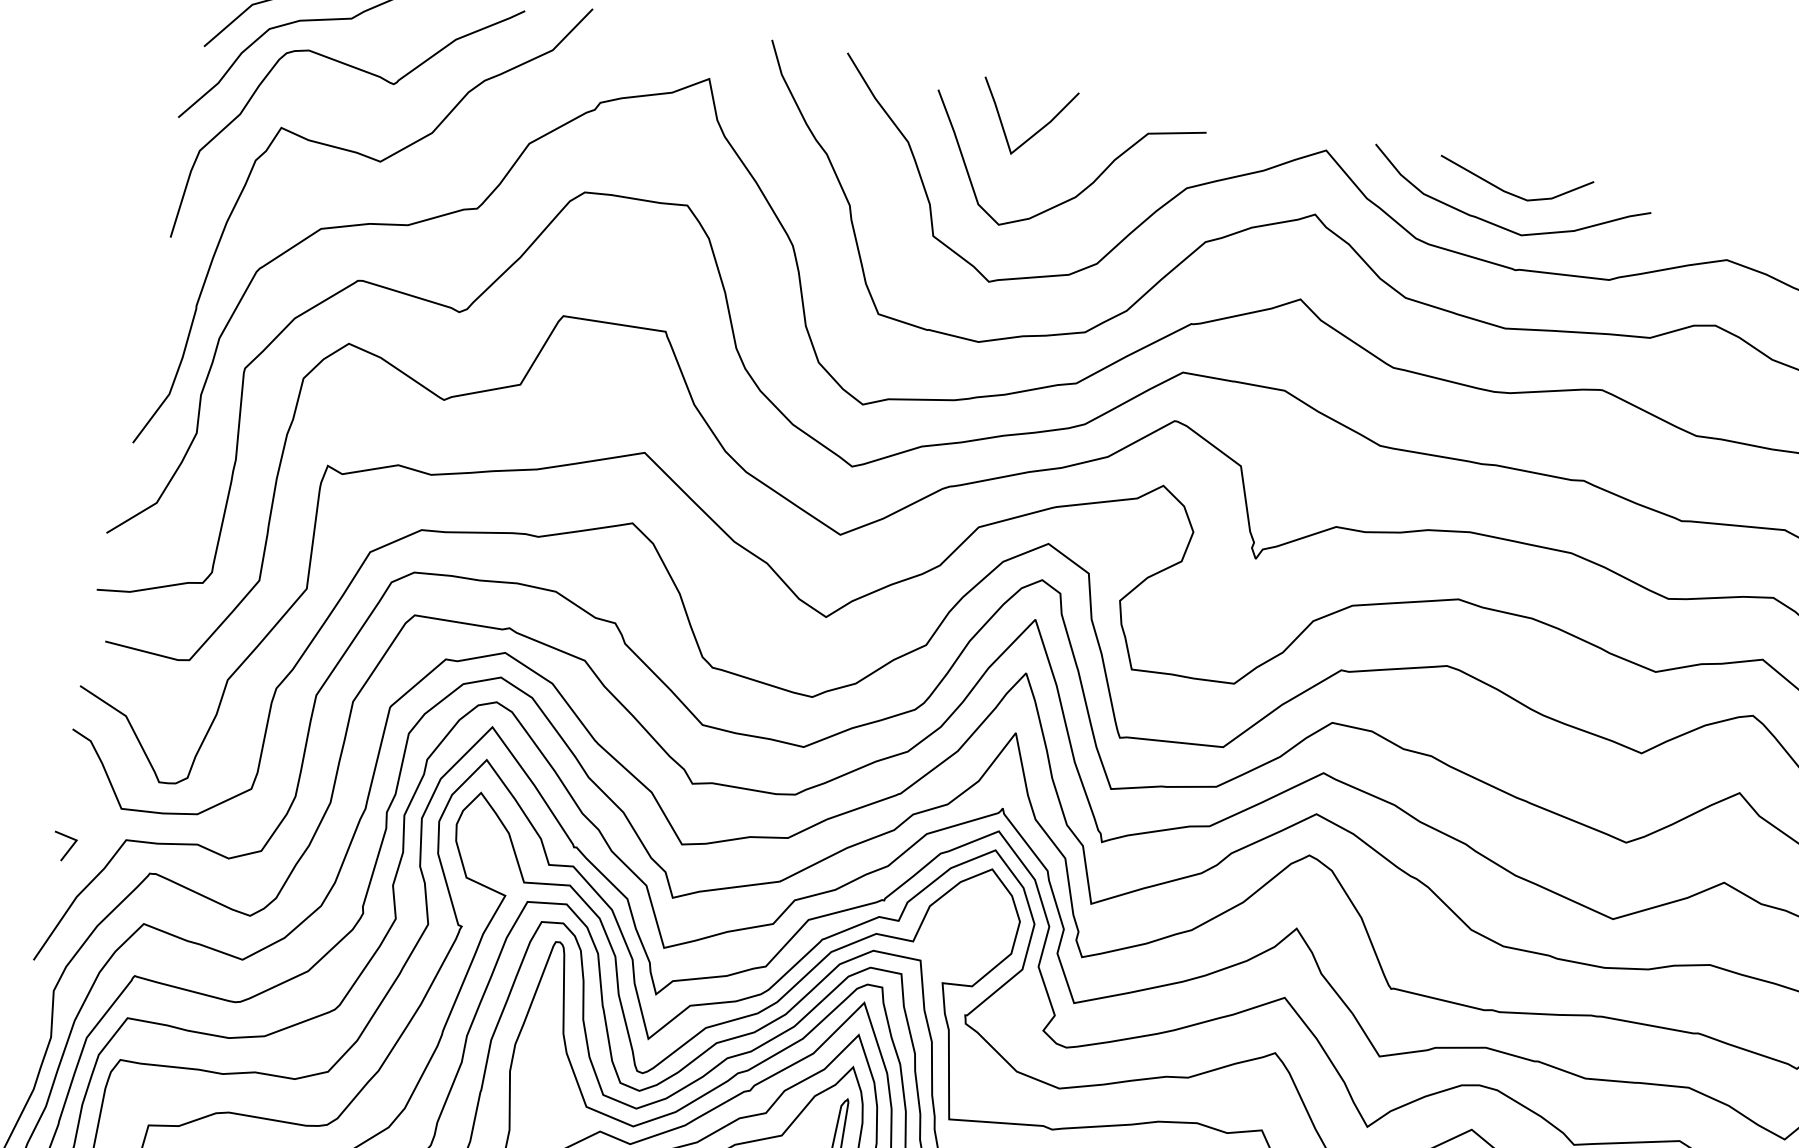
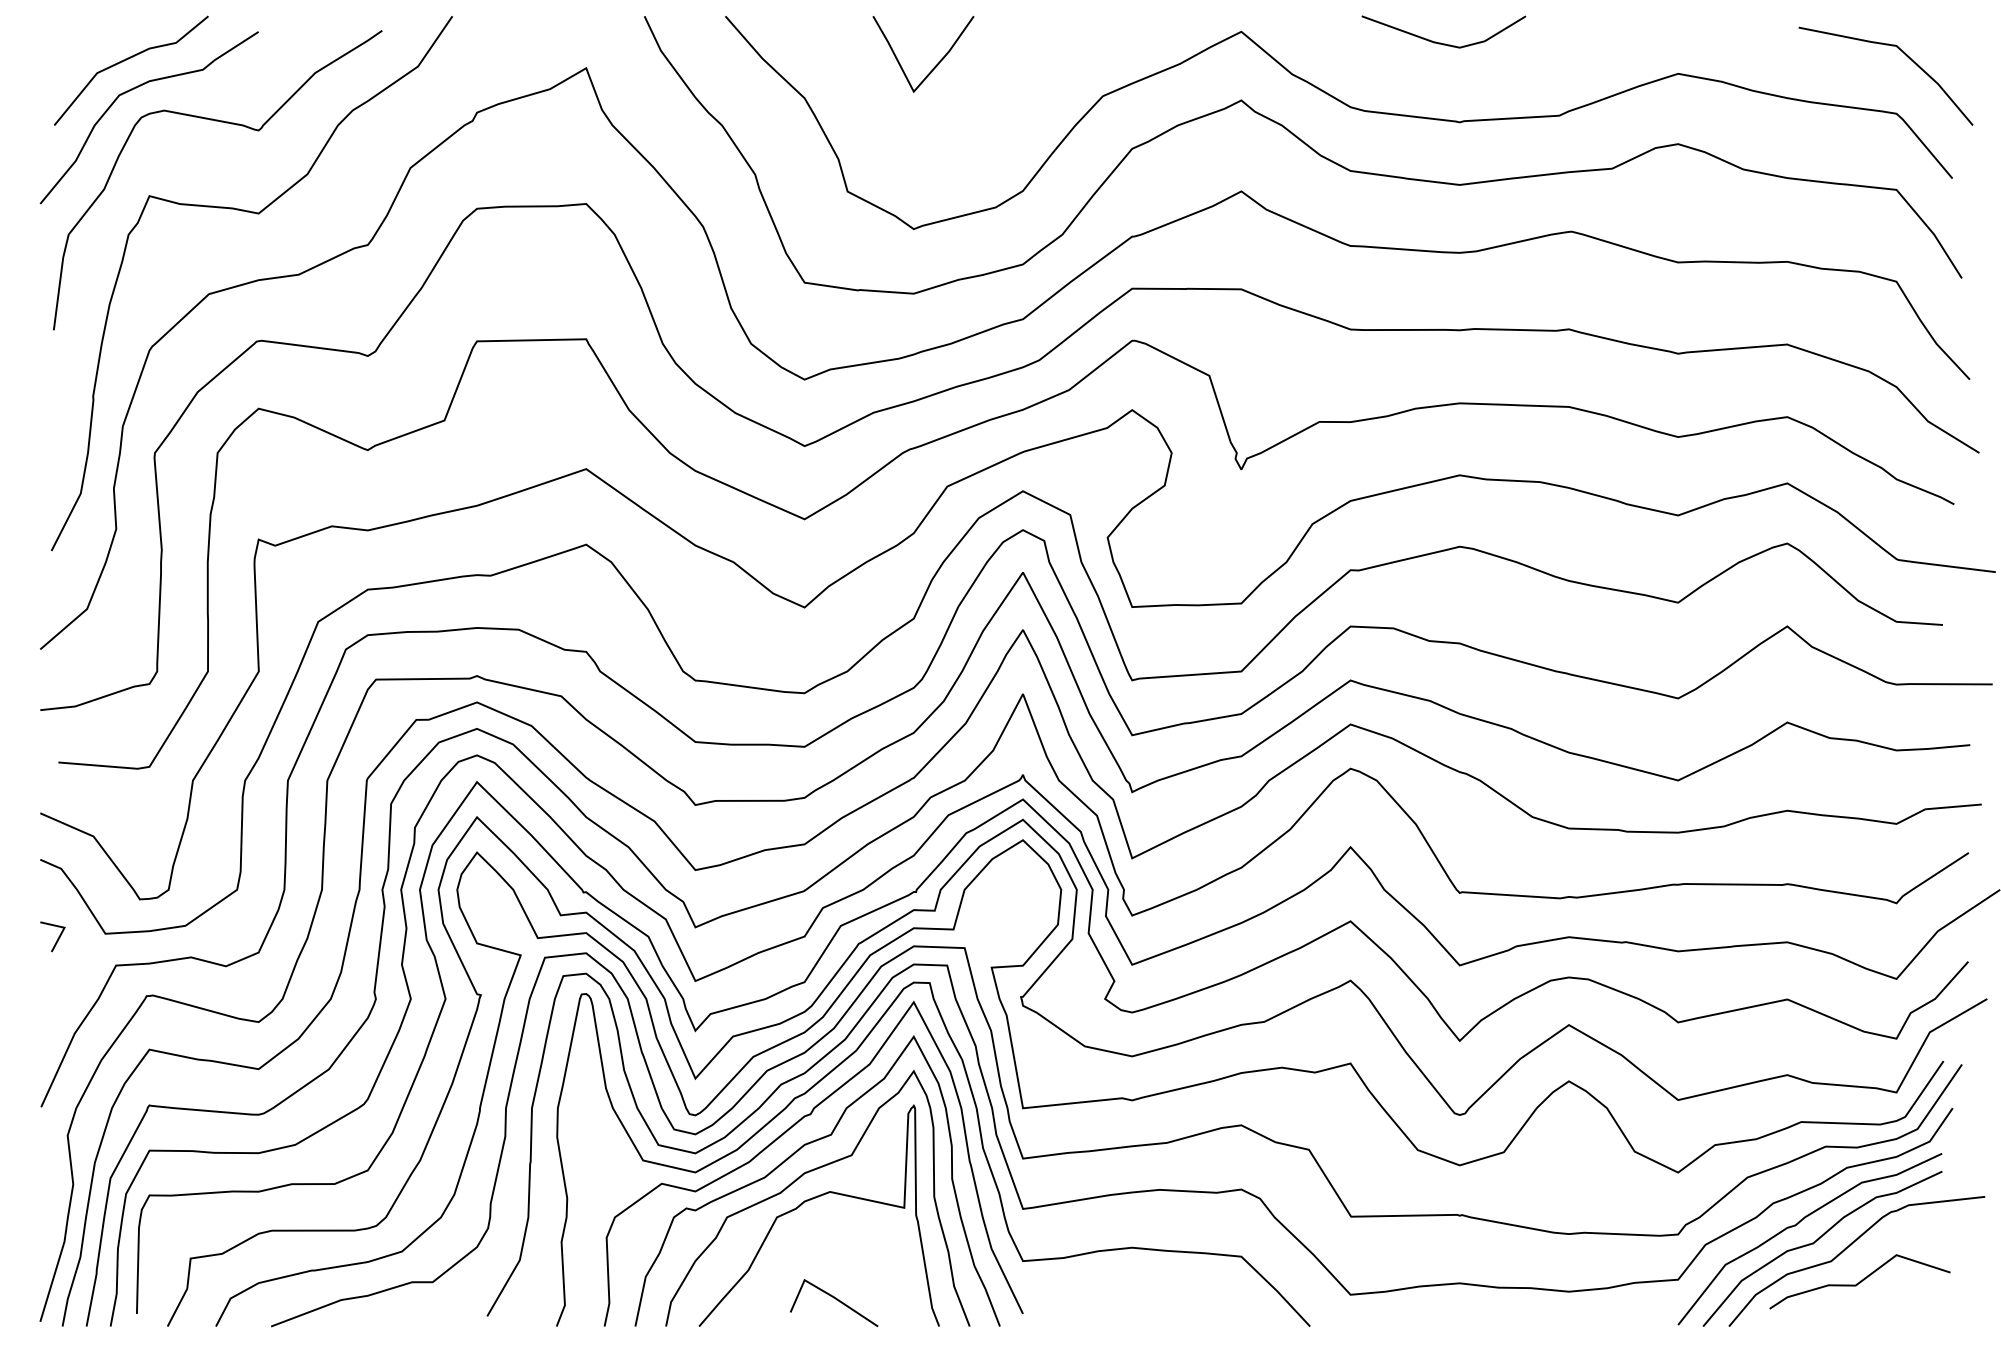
curve: (1078, 193) -> (991, 120), removed
curve: (1498, 225) -> (1434, 78), removed
line: (68, 849) -> (57, 938), moved

